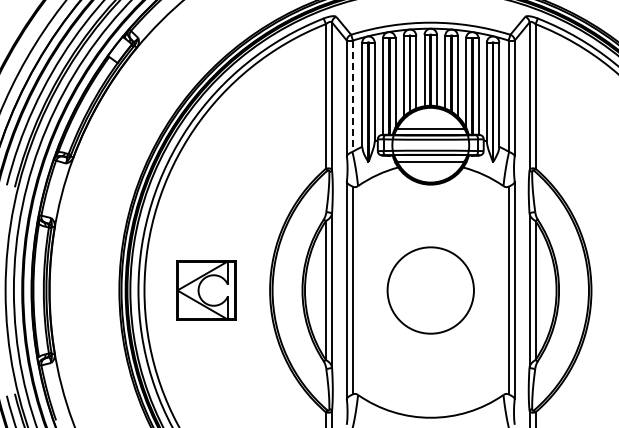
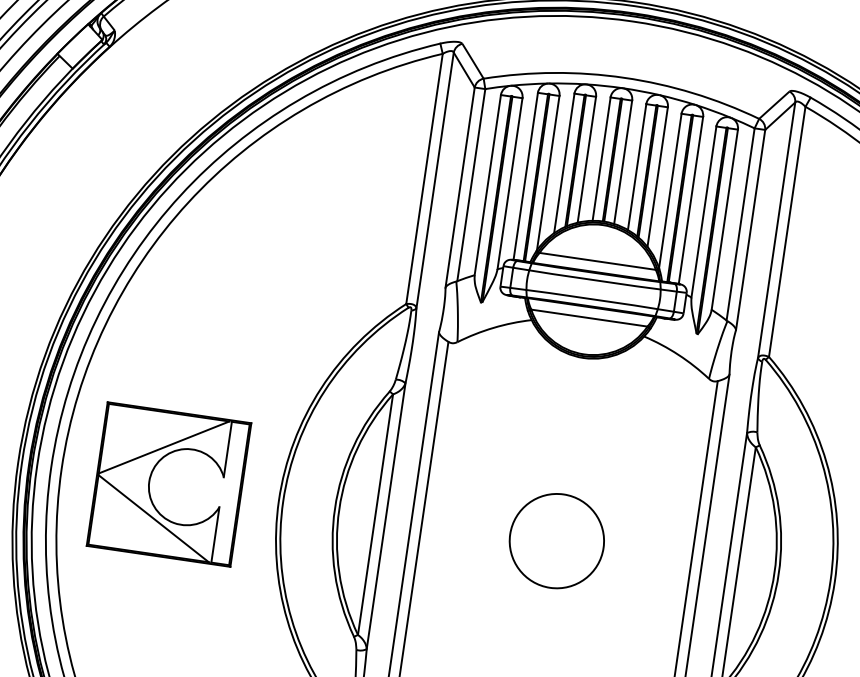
line: (352, 96) -> (470, 185), dashed -> solid
part: (206, 290) -> (168, 484), size x1.43
circle: (430, 290) -> (556, 541), size x0.62

